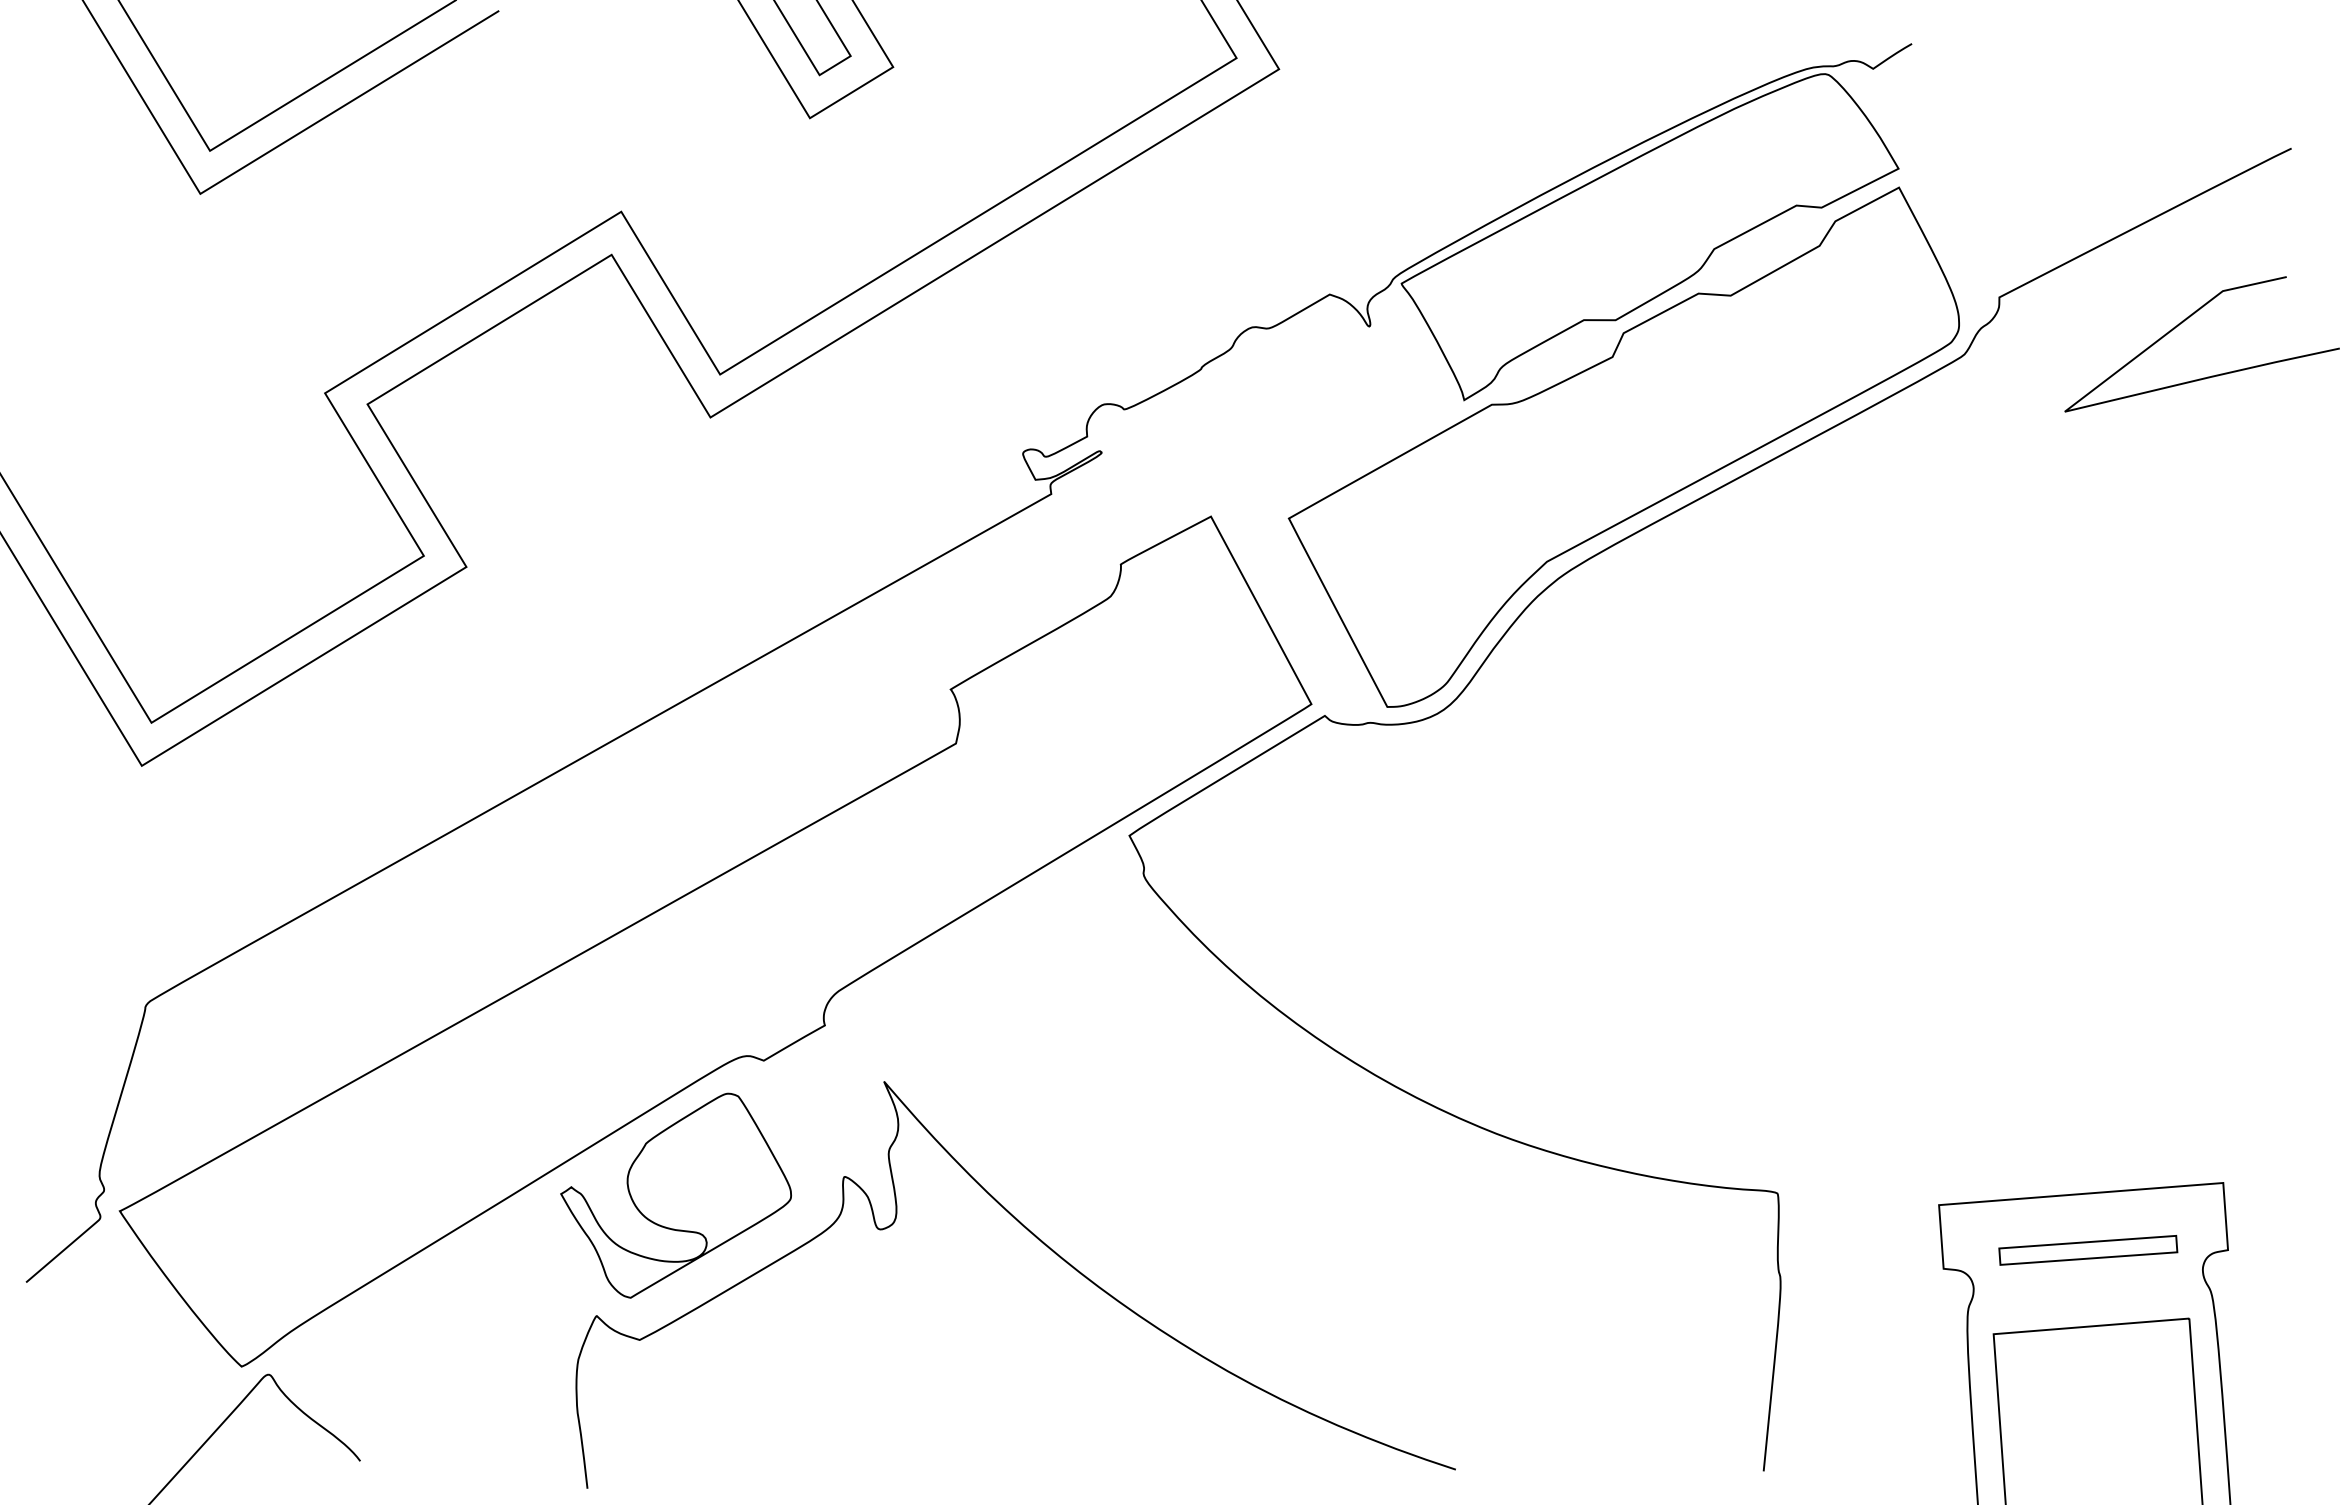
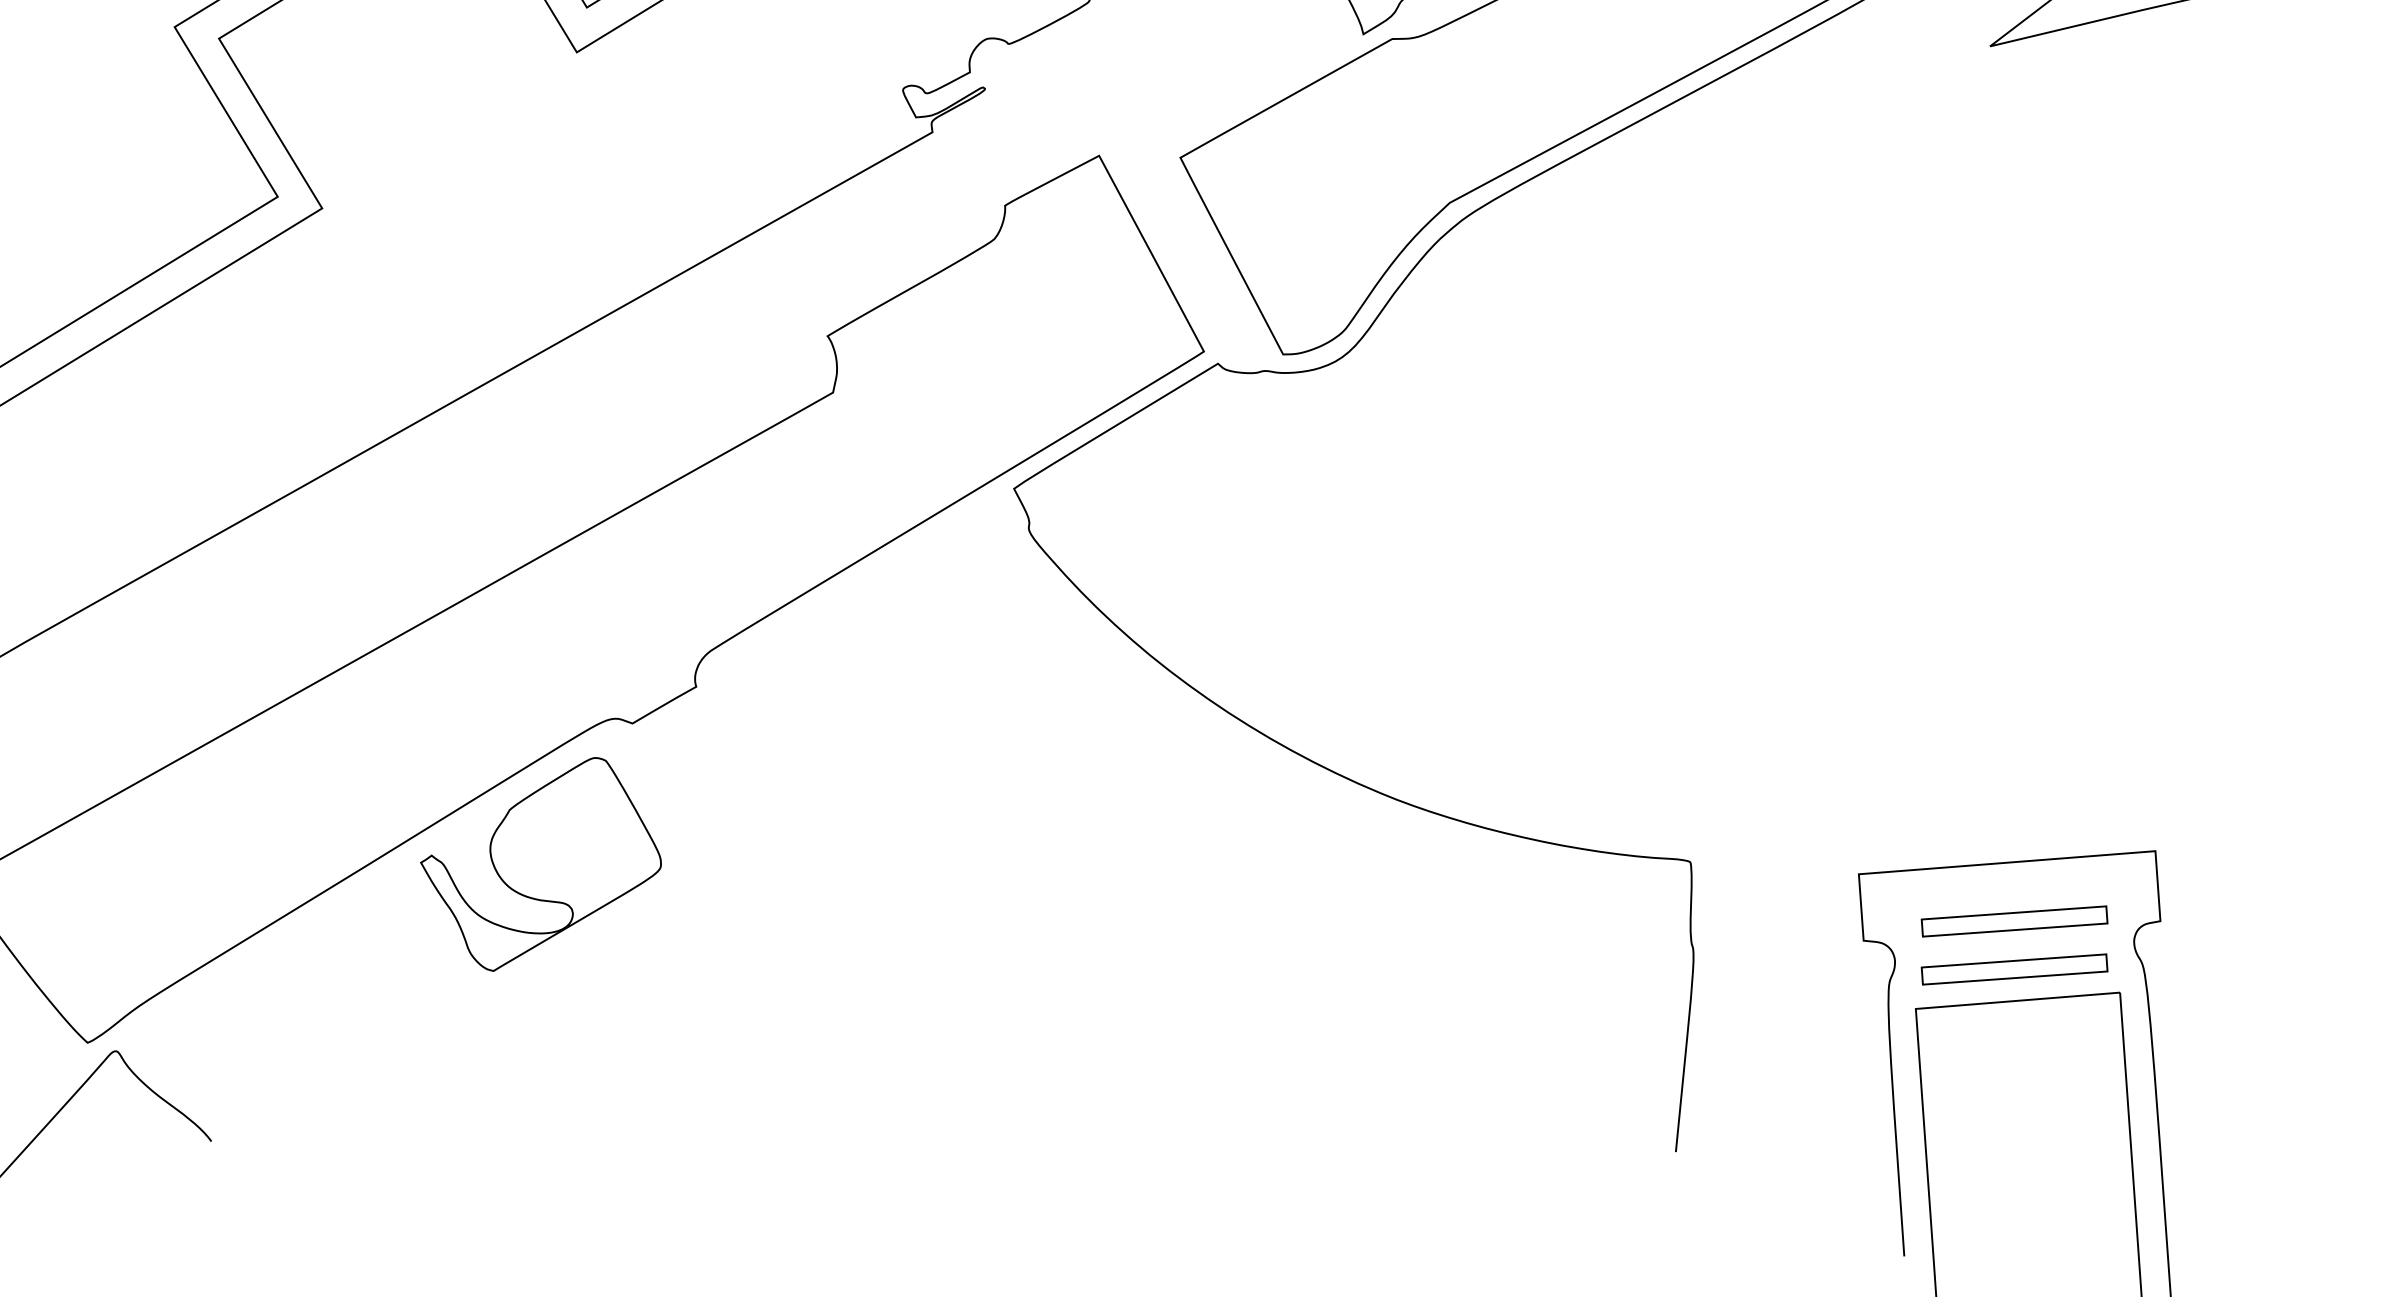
curve: (1044, 1245) -> (925, 916), removed
part: (2088, 1296) -> (2014, 969), added

